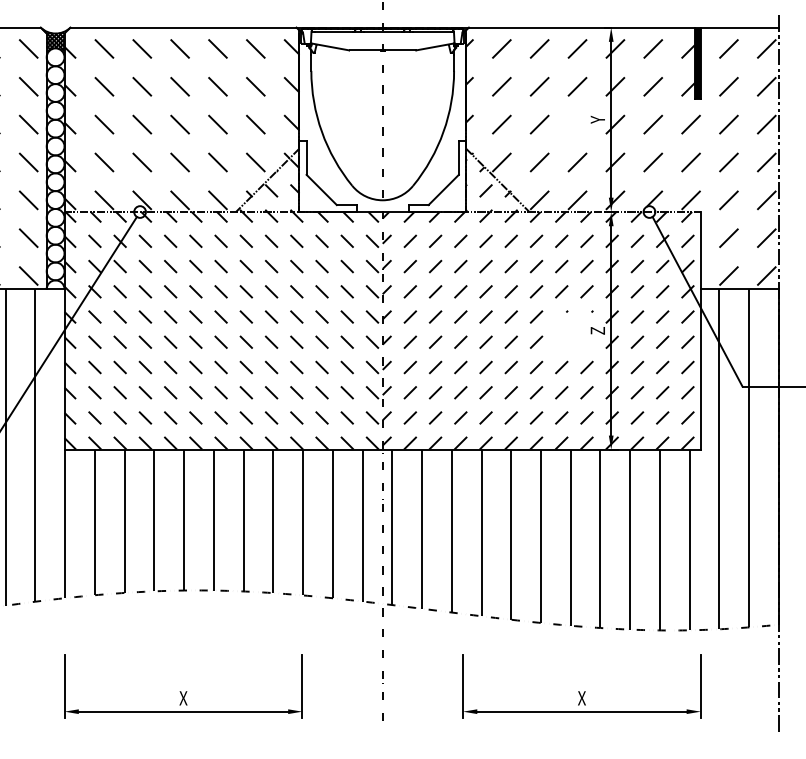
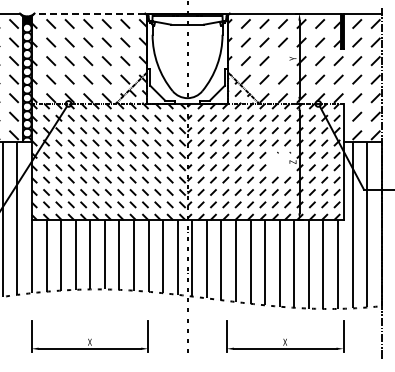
line: (182, 27) -> (89, 13), solid -> dashed

